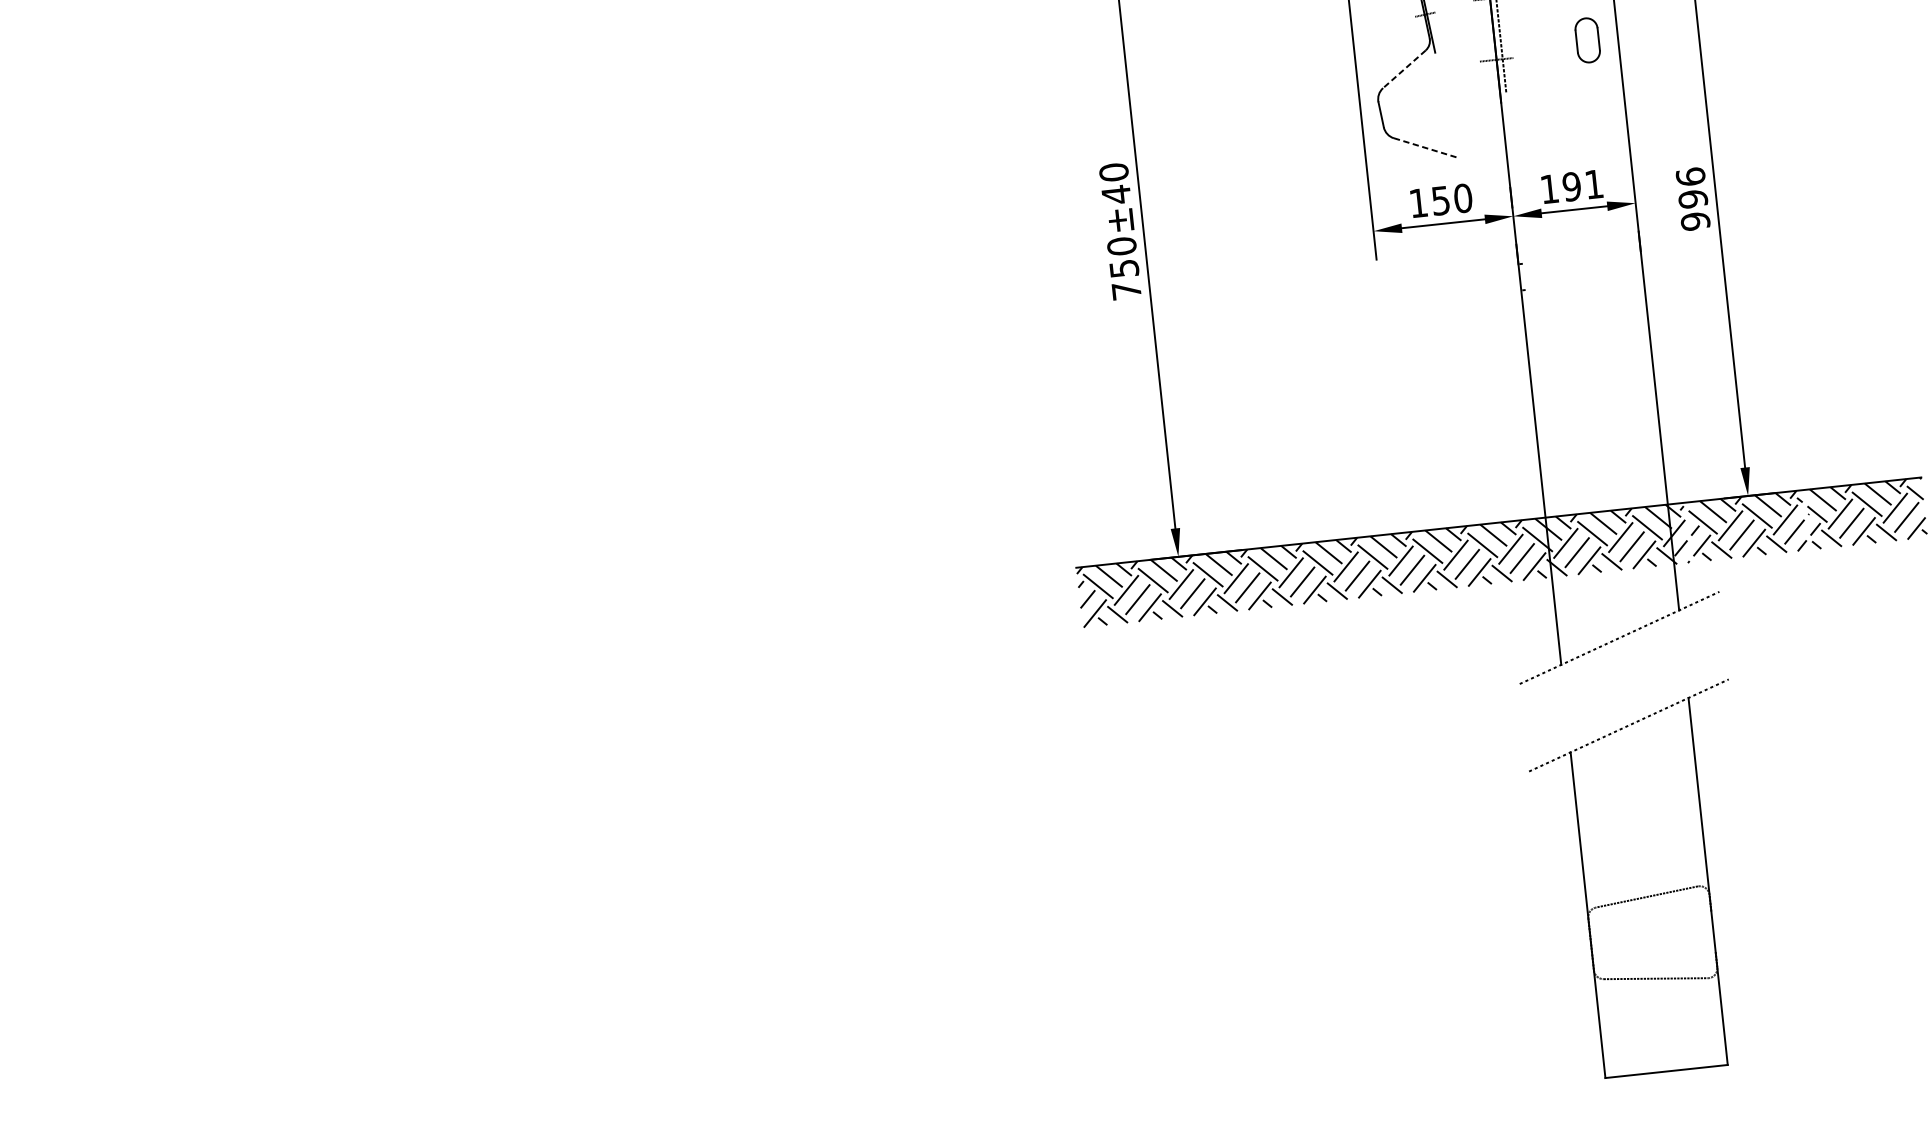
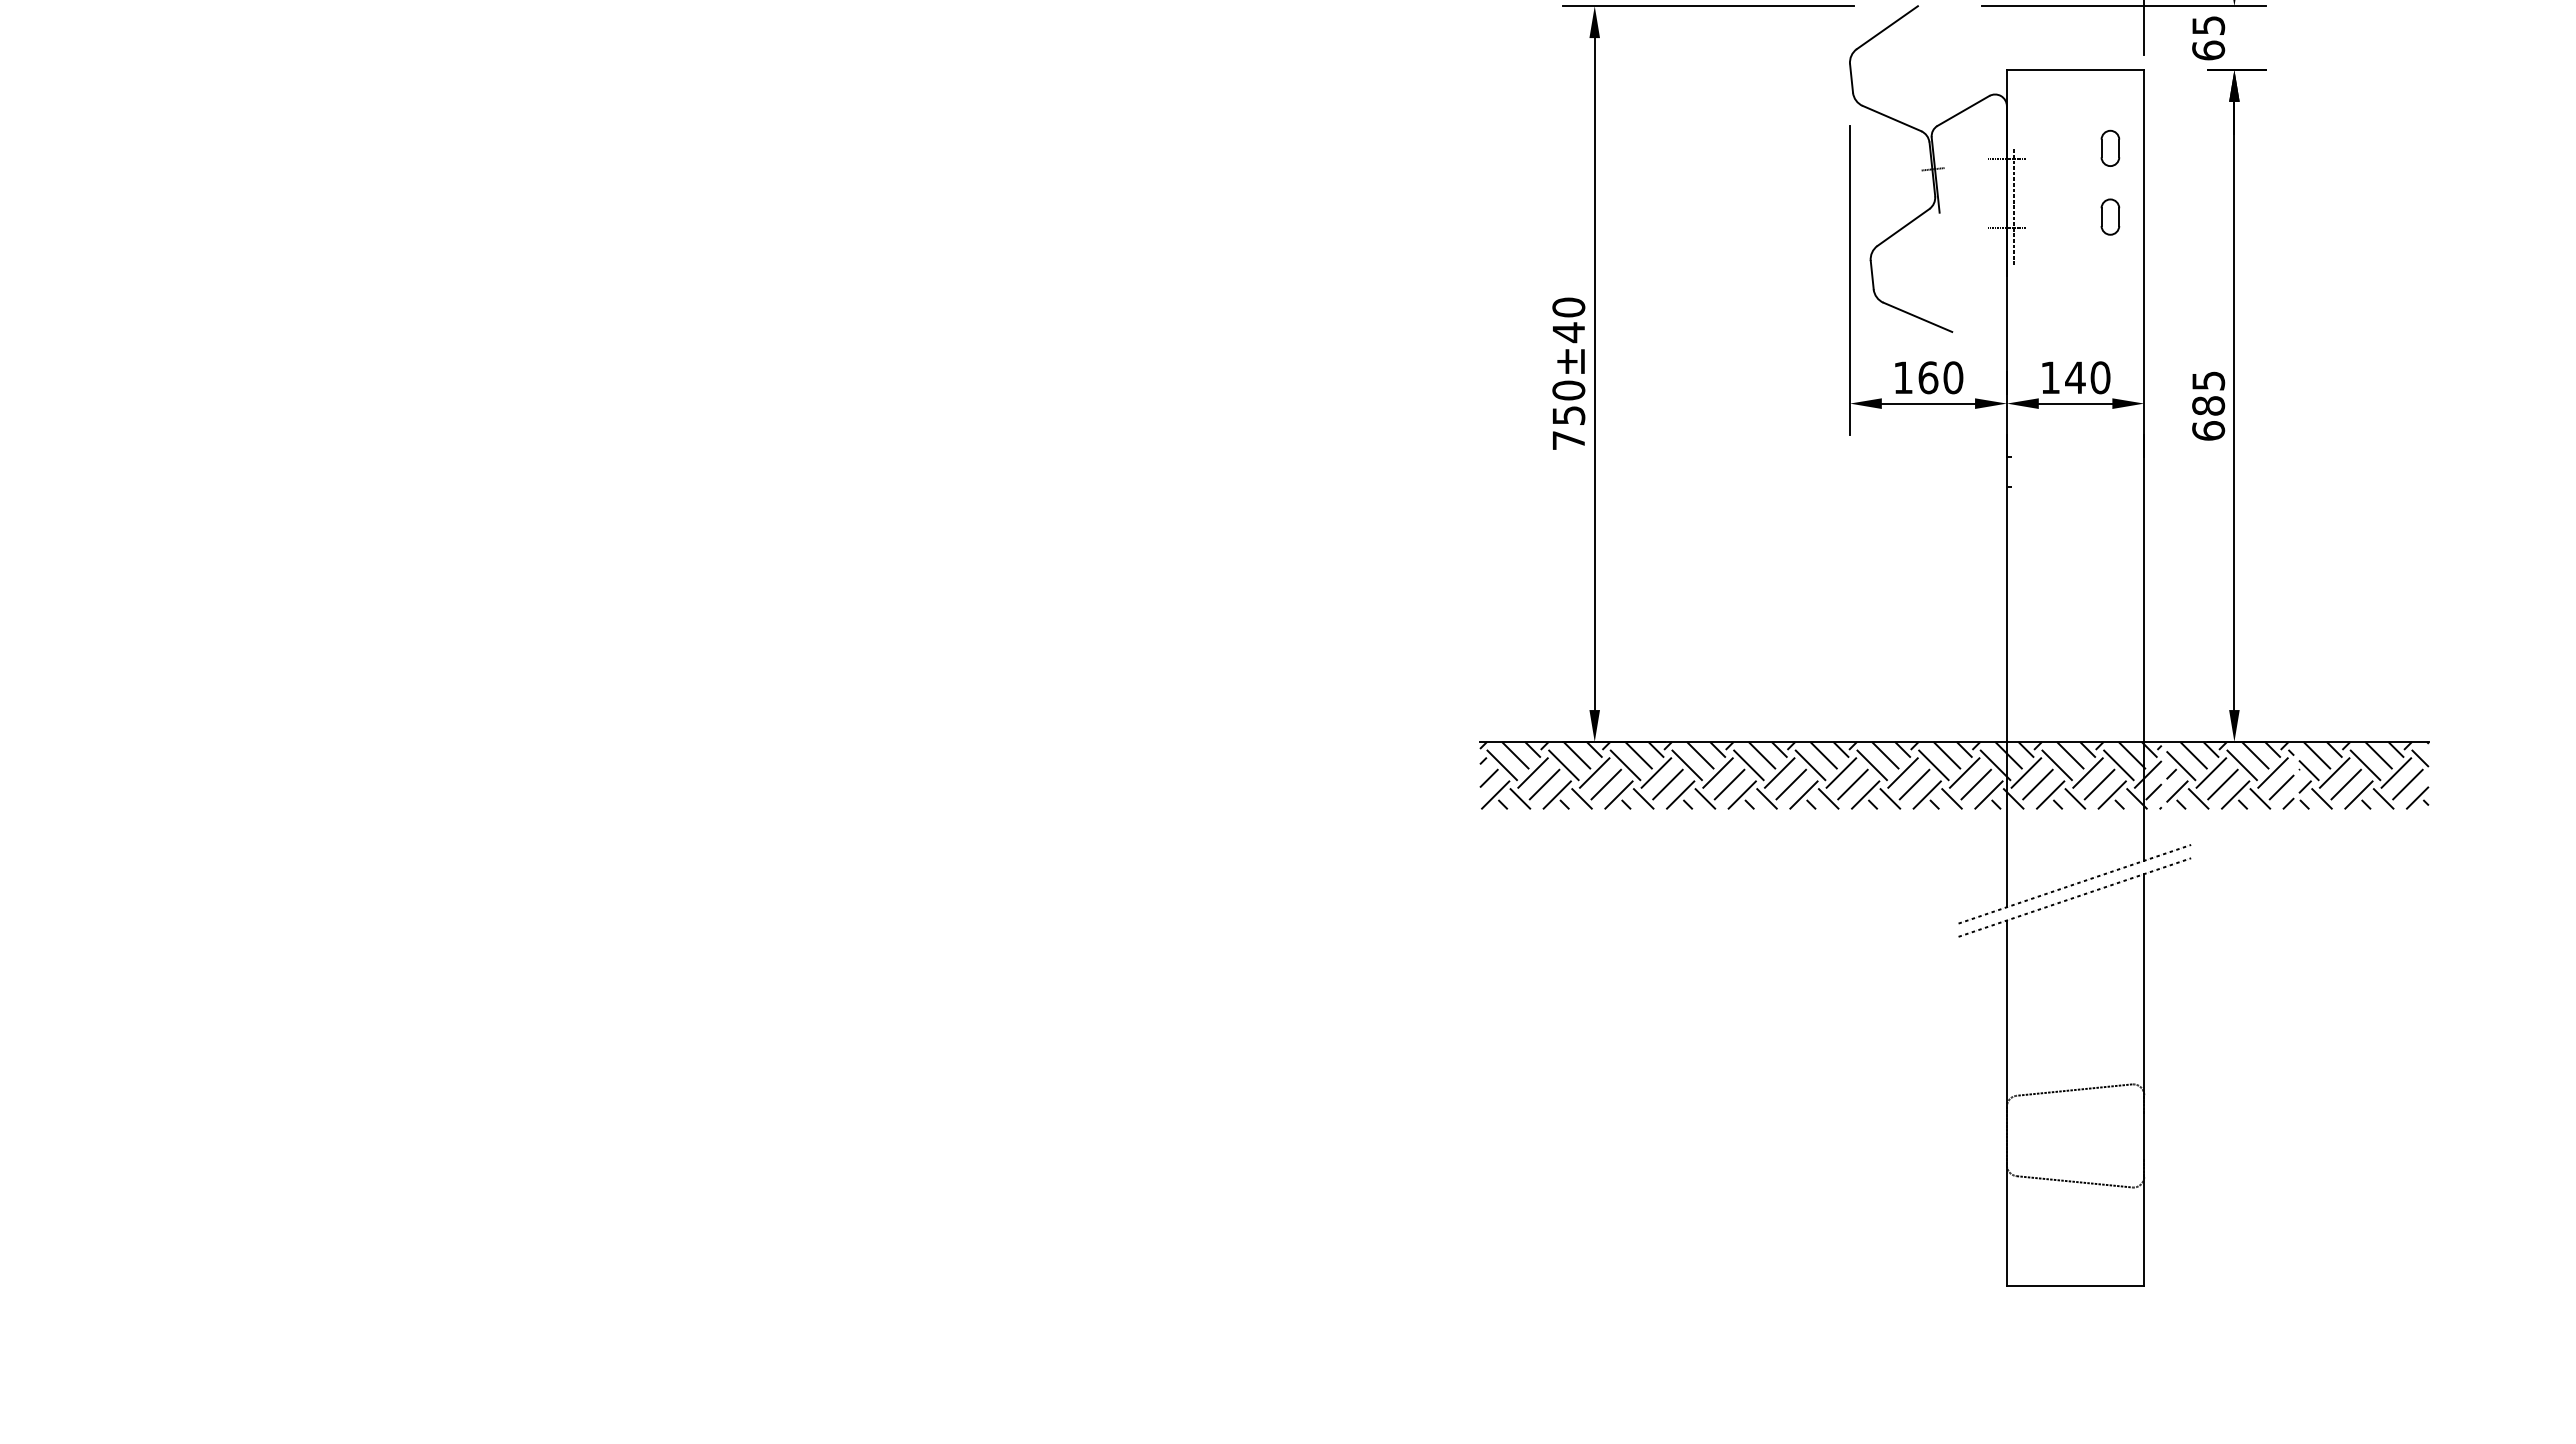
part: (1587, 39) -> (2110, 216), size x0.71
line: (1404, 69) -> (1903, 227), dashed -> solid
line: (1426, 148) -> (1918, 317), dashed -> solid
text: (1582, 185) -> (2087, 377), 191 -> 140
text: (1693, 198) -> (2208, 405), 996 -> 685
text: (1441, 200) -> (1928, 377), 150 -> 160
part: (1650, 895) -> (2078, 1088), moved

